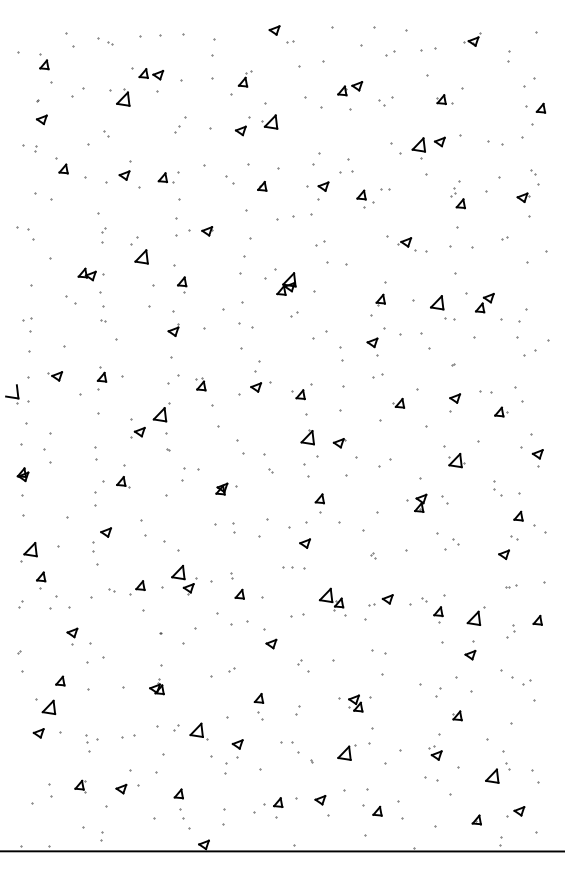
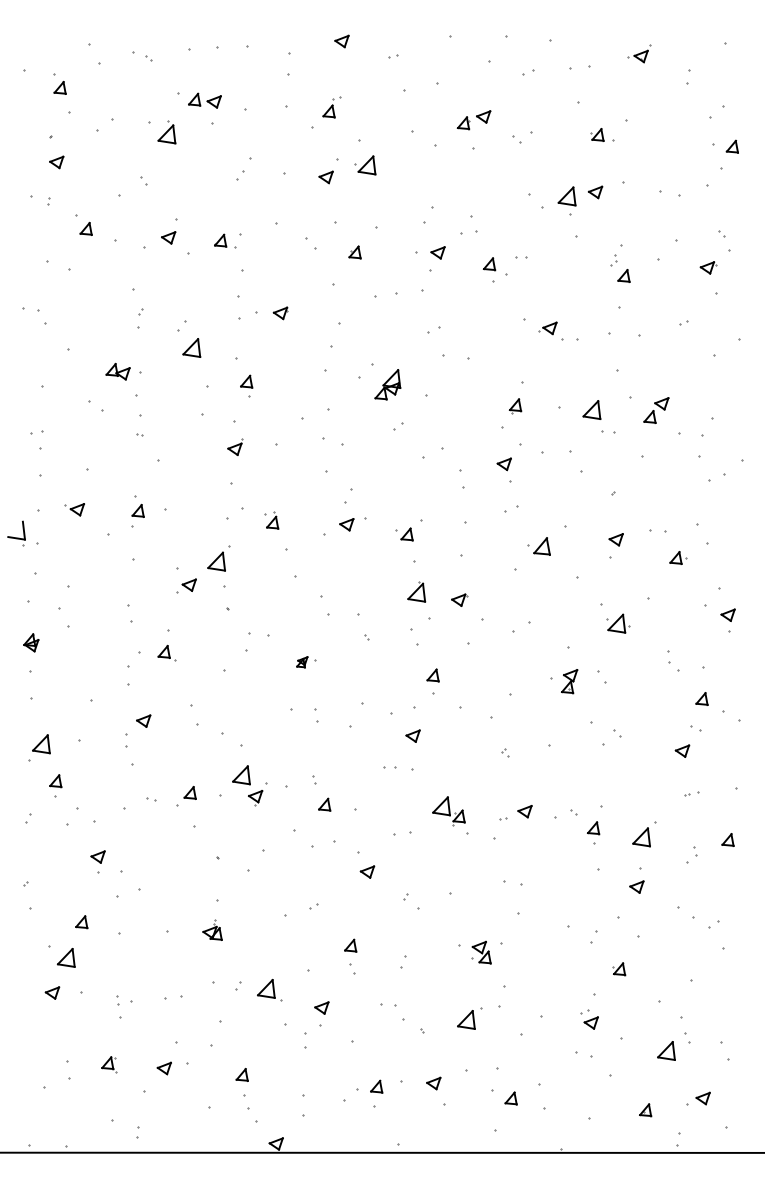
part: (274, 30) -> (341, 41), moved
part: (398, 402) -> (539, 545), size x1.4
part: (226, 488) -> (306, 661), size x0.7

